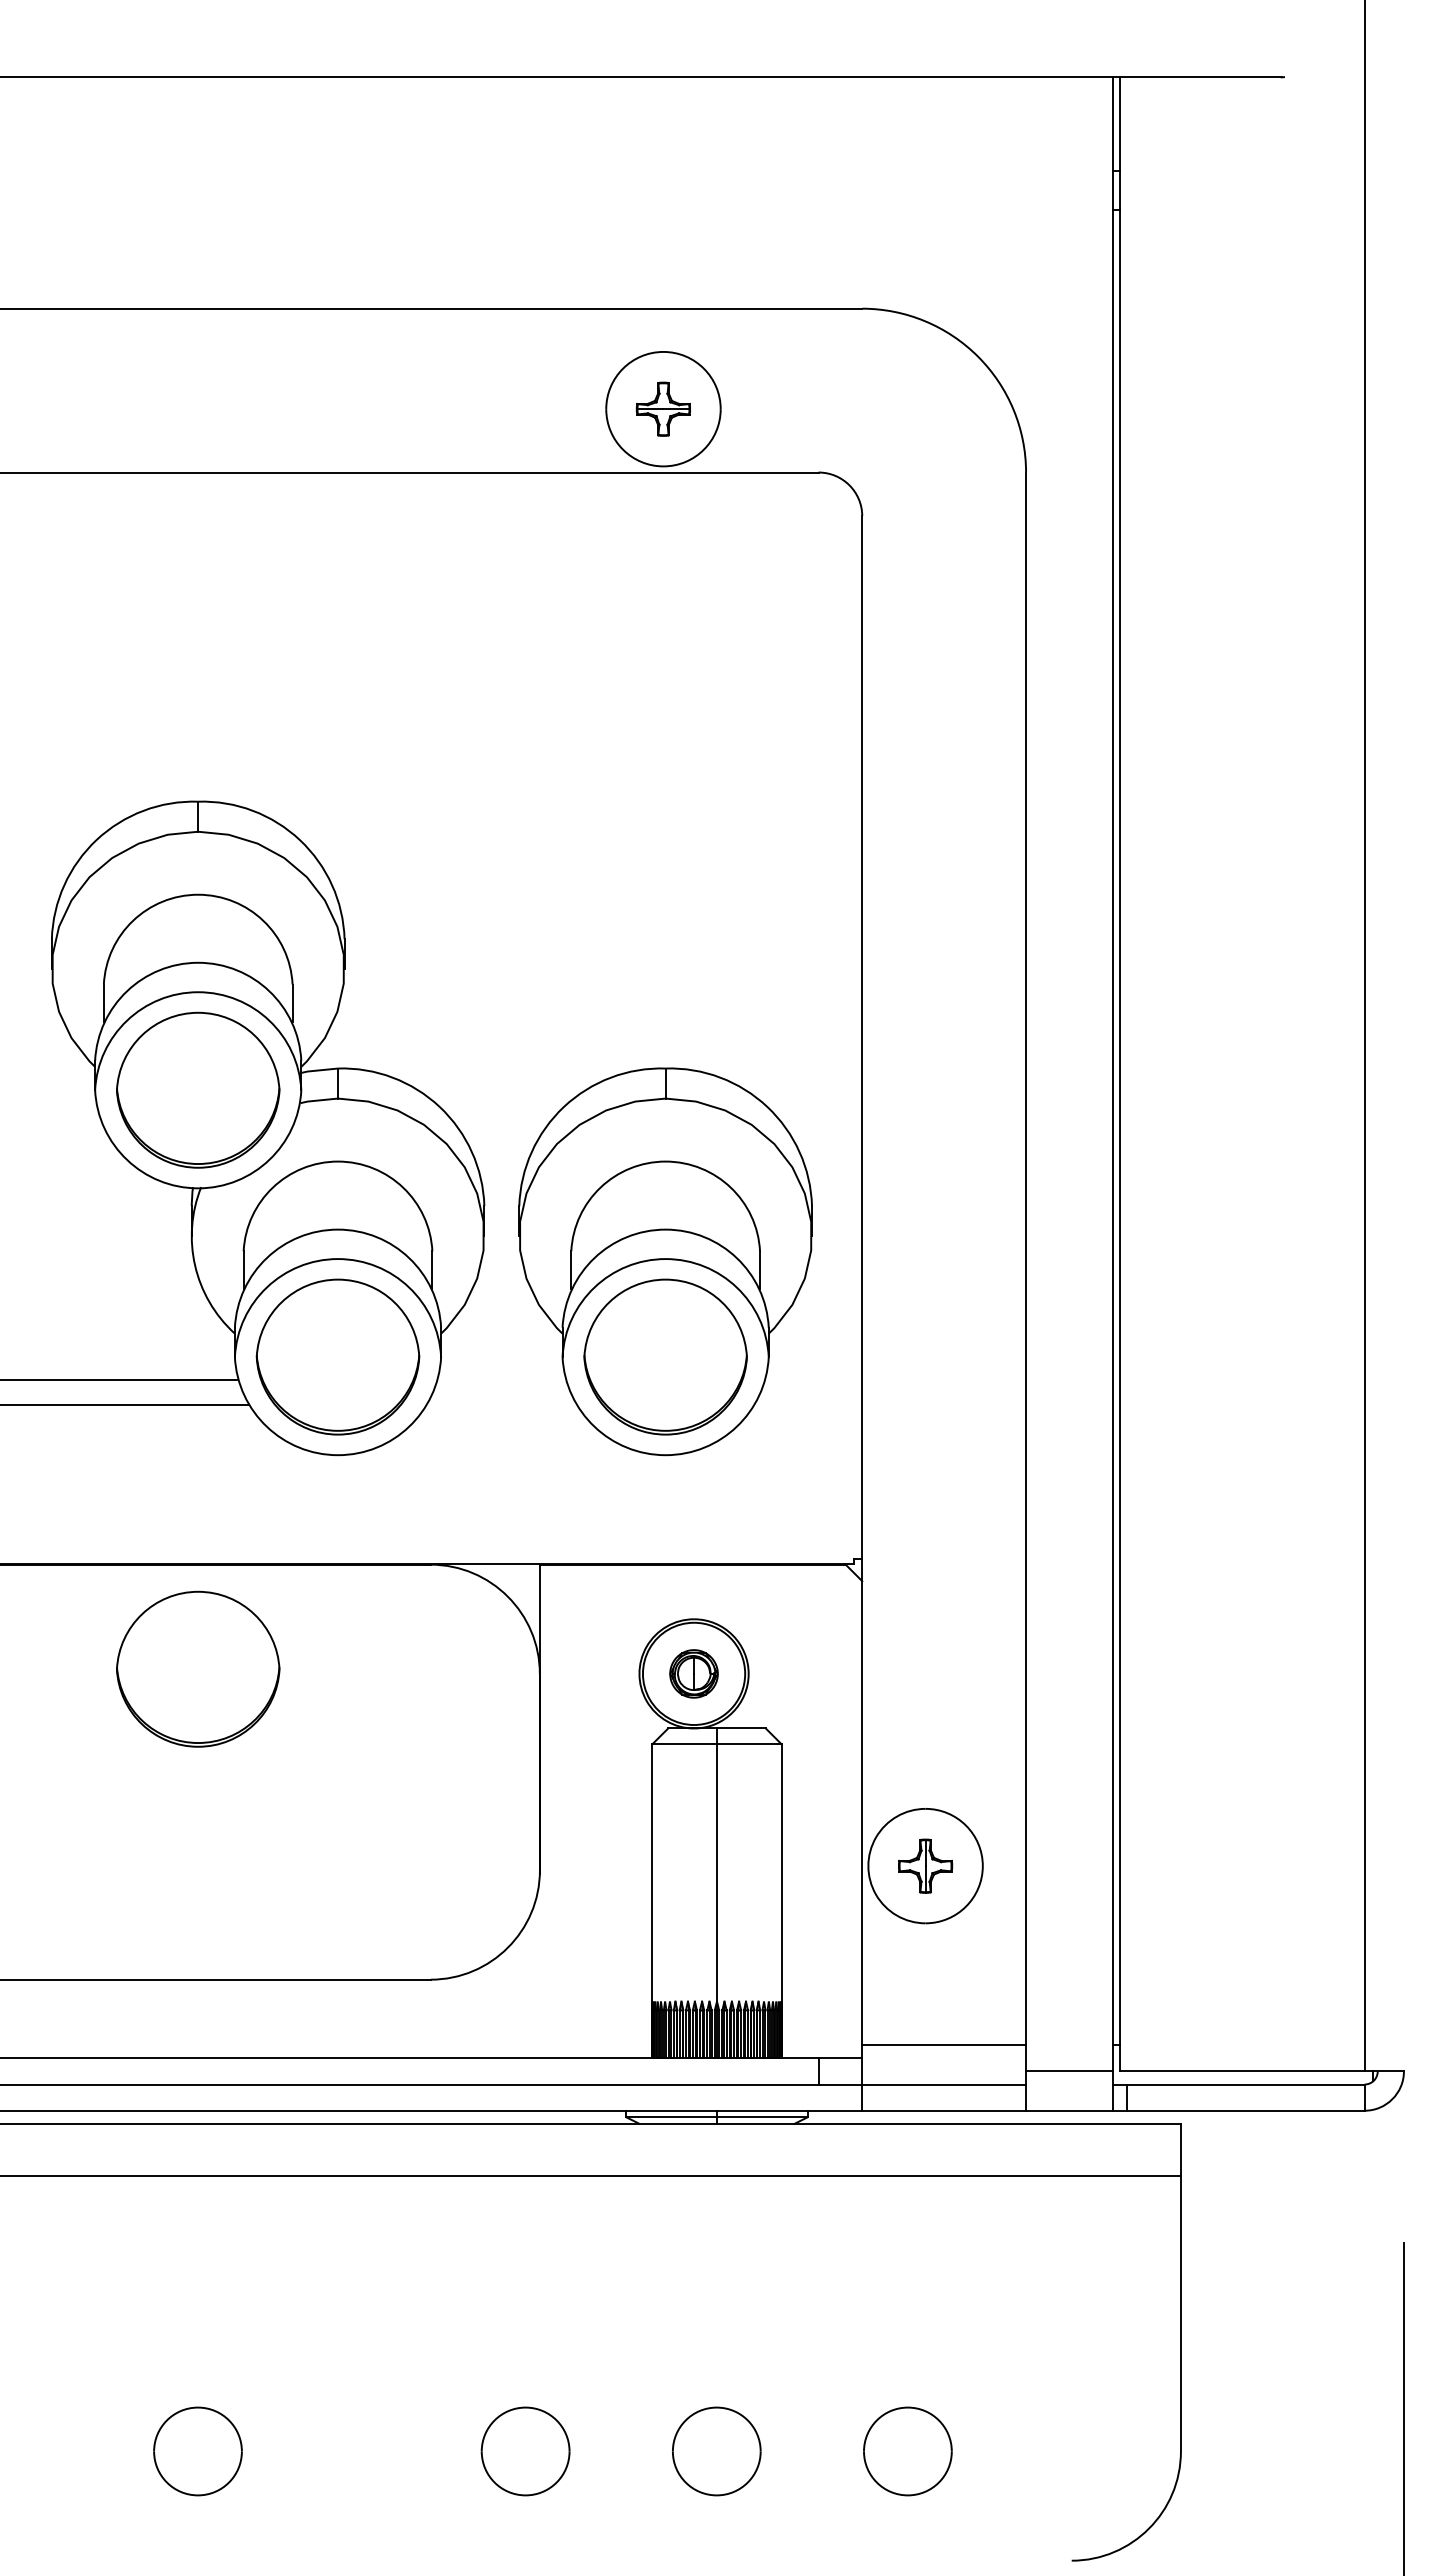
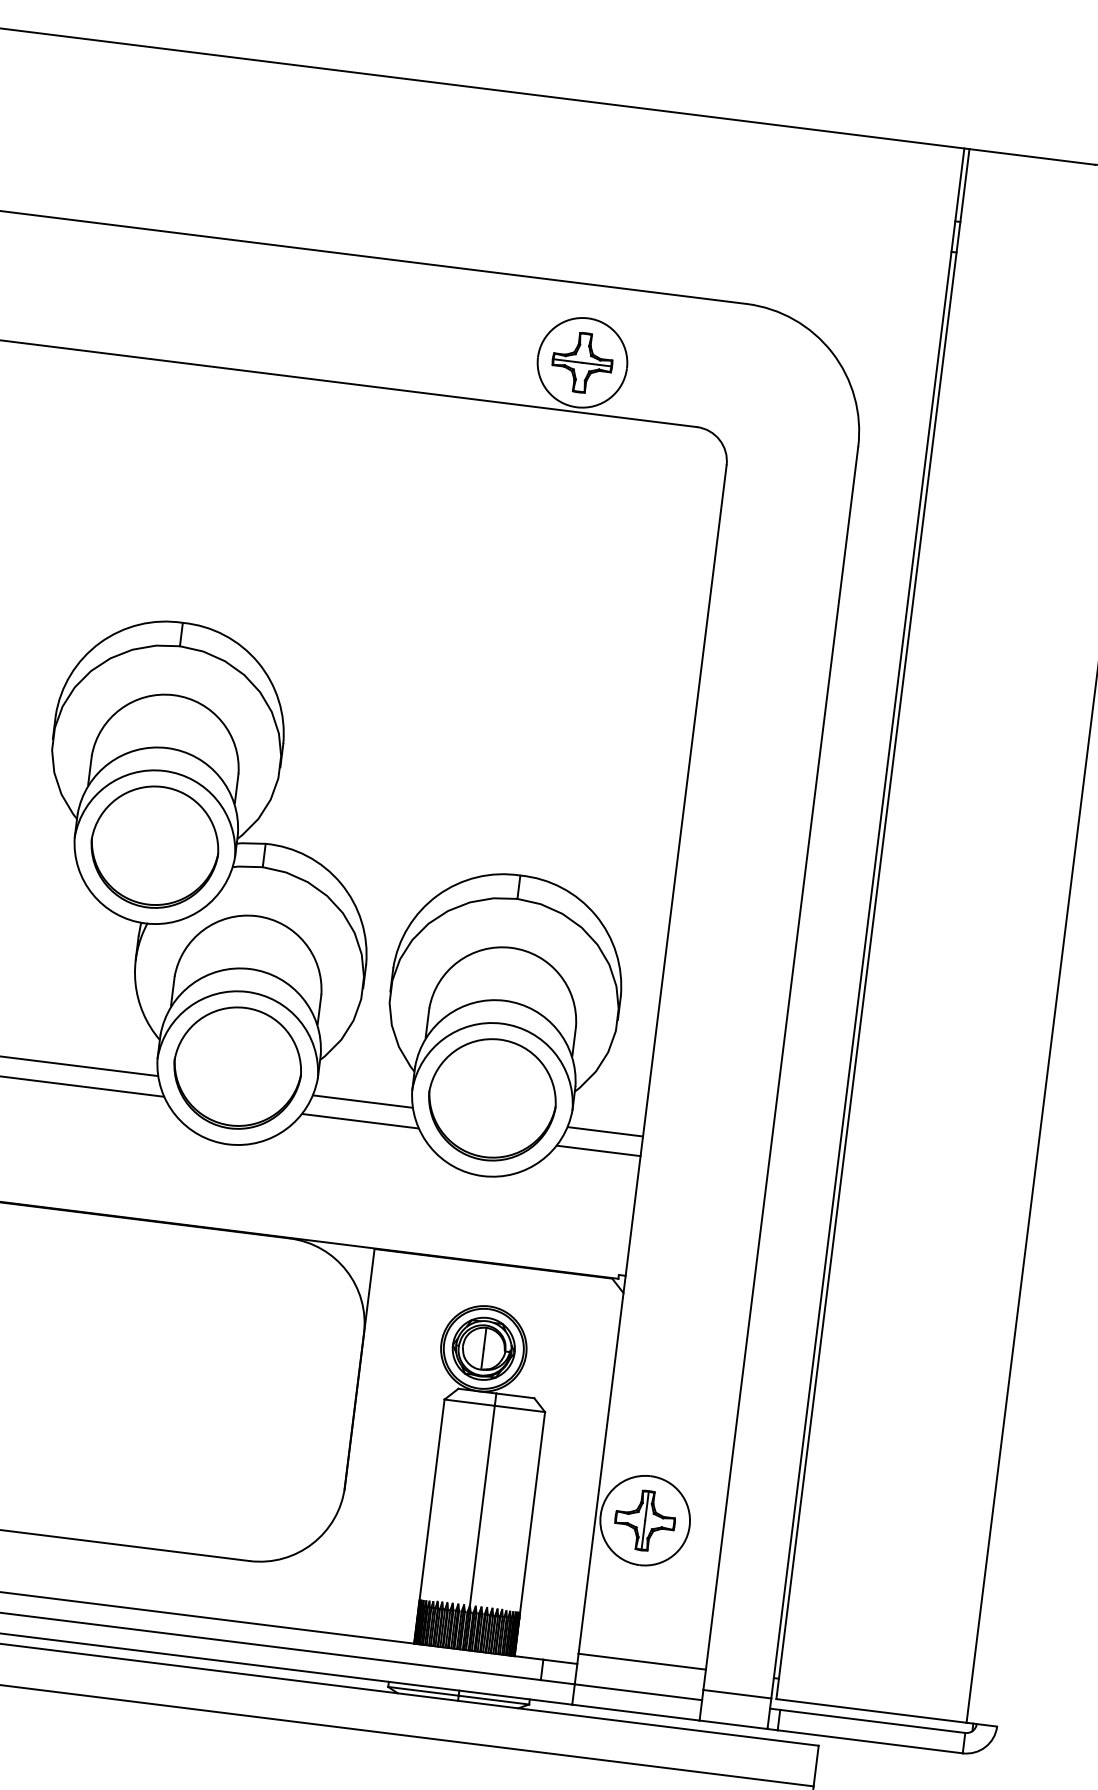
part: (663, 409) -> (582, 363), size x1.43
line: (501, 1379) -> (362, 1101), added
line: (813, 1379) -> (605, 1131), added
line: (501, 1405) -> (360, 1121), added
line: (808, 1405) -> (598, 1151), added
part: (198, 1668) -> (99, 1296), removed
part: (693, 1673) -> (483, 1348), size x1.67
part: (925, 1866) -> (645, 1520), size x1.43

